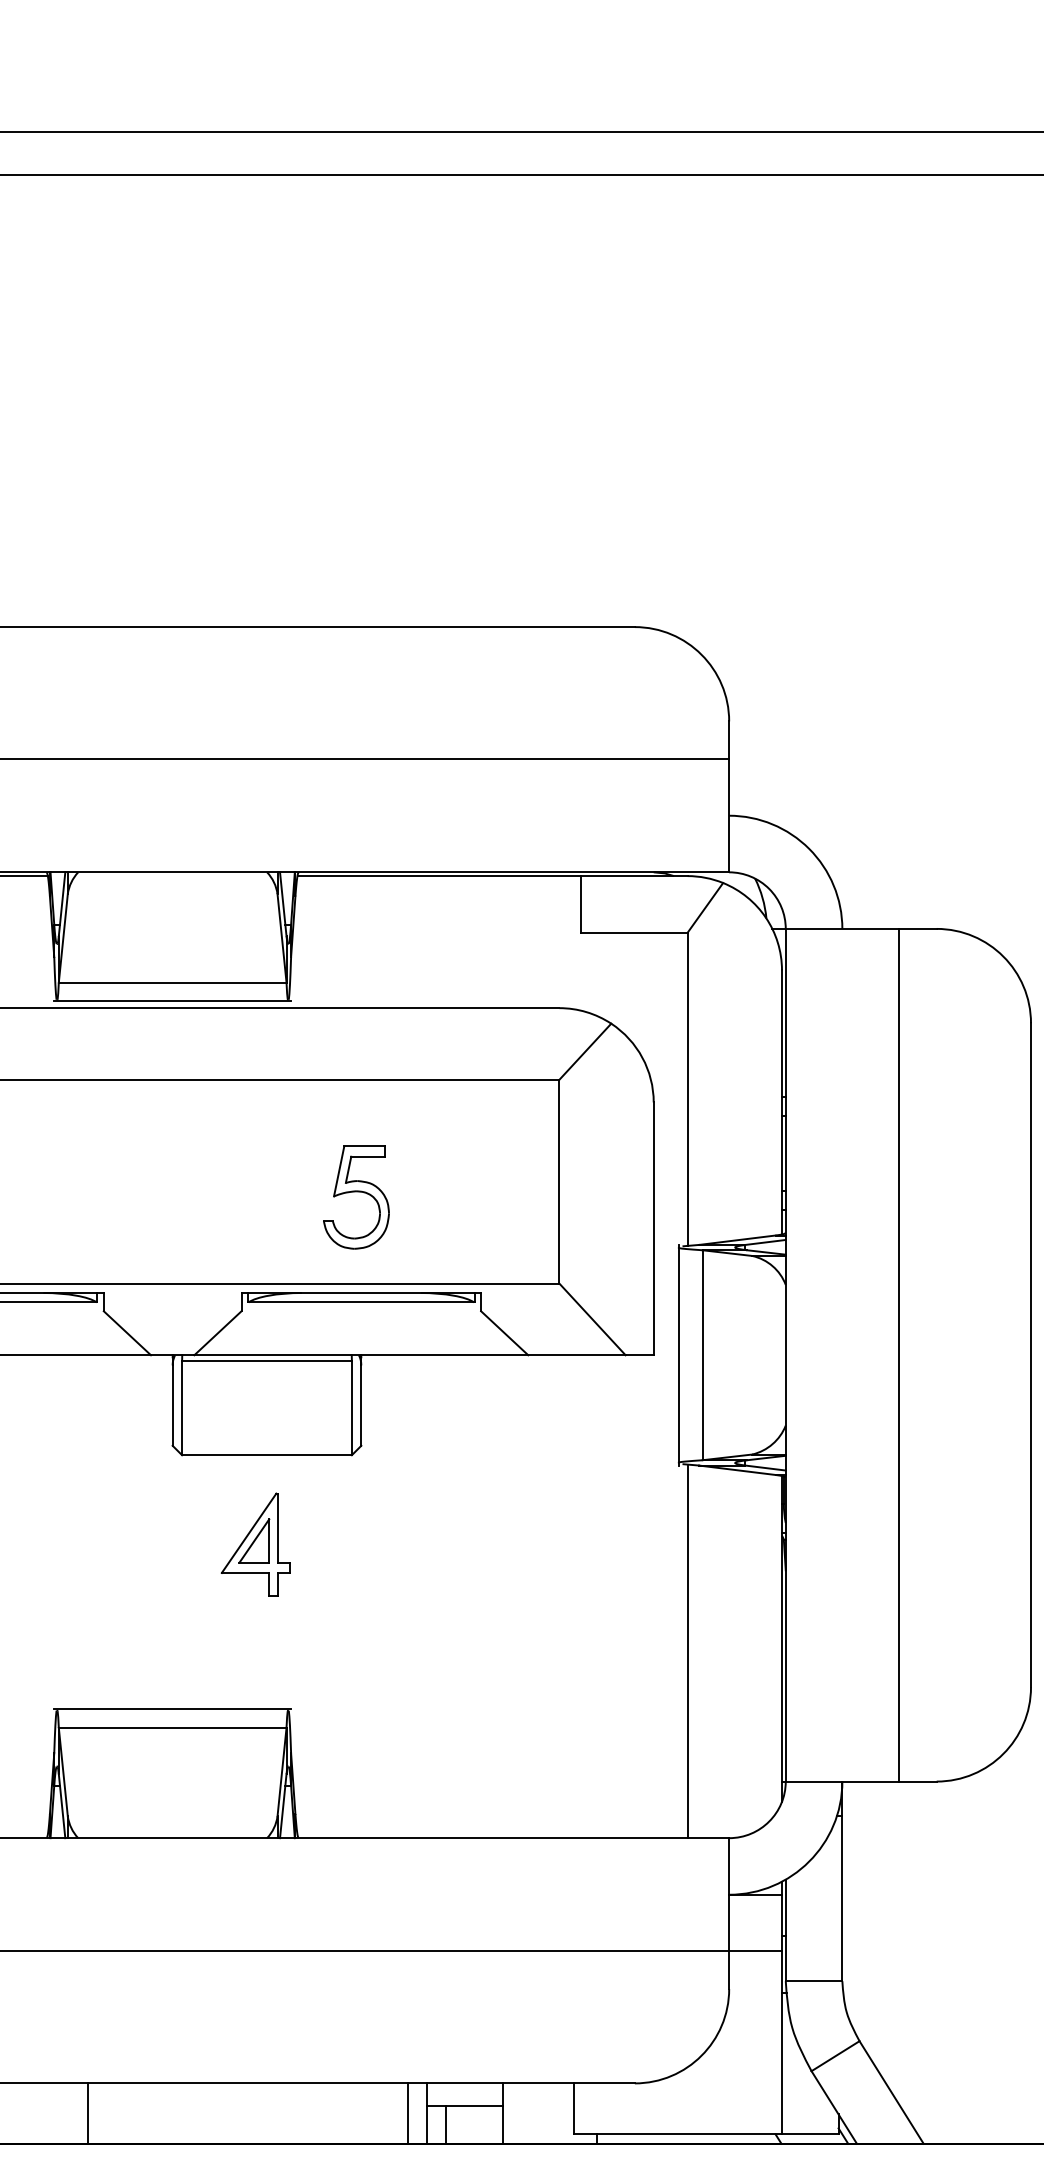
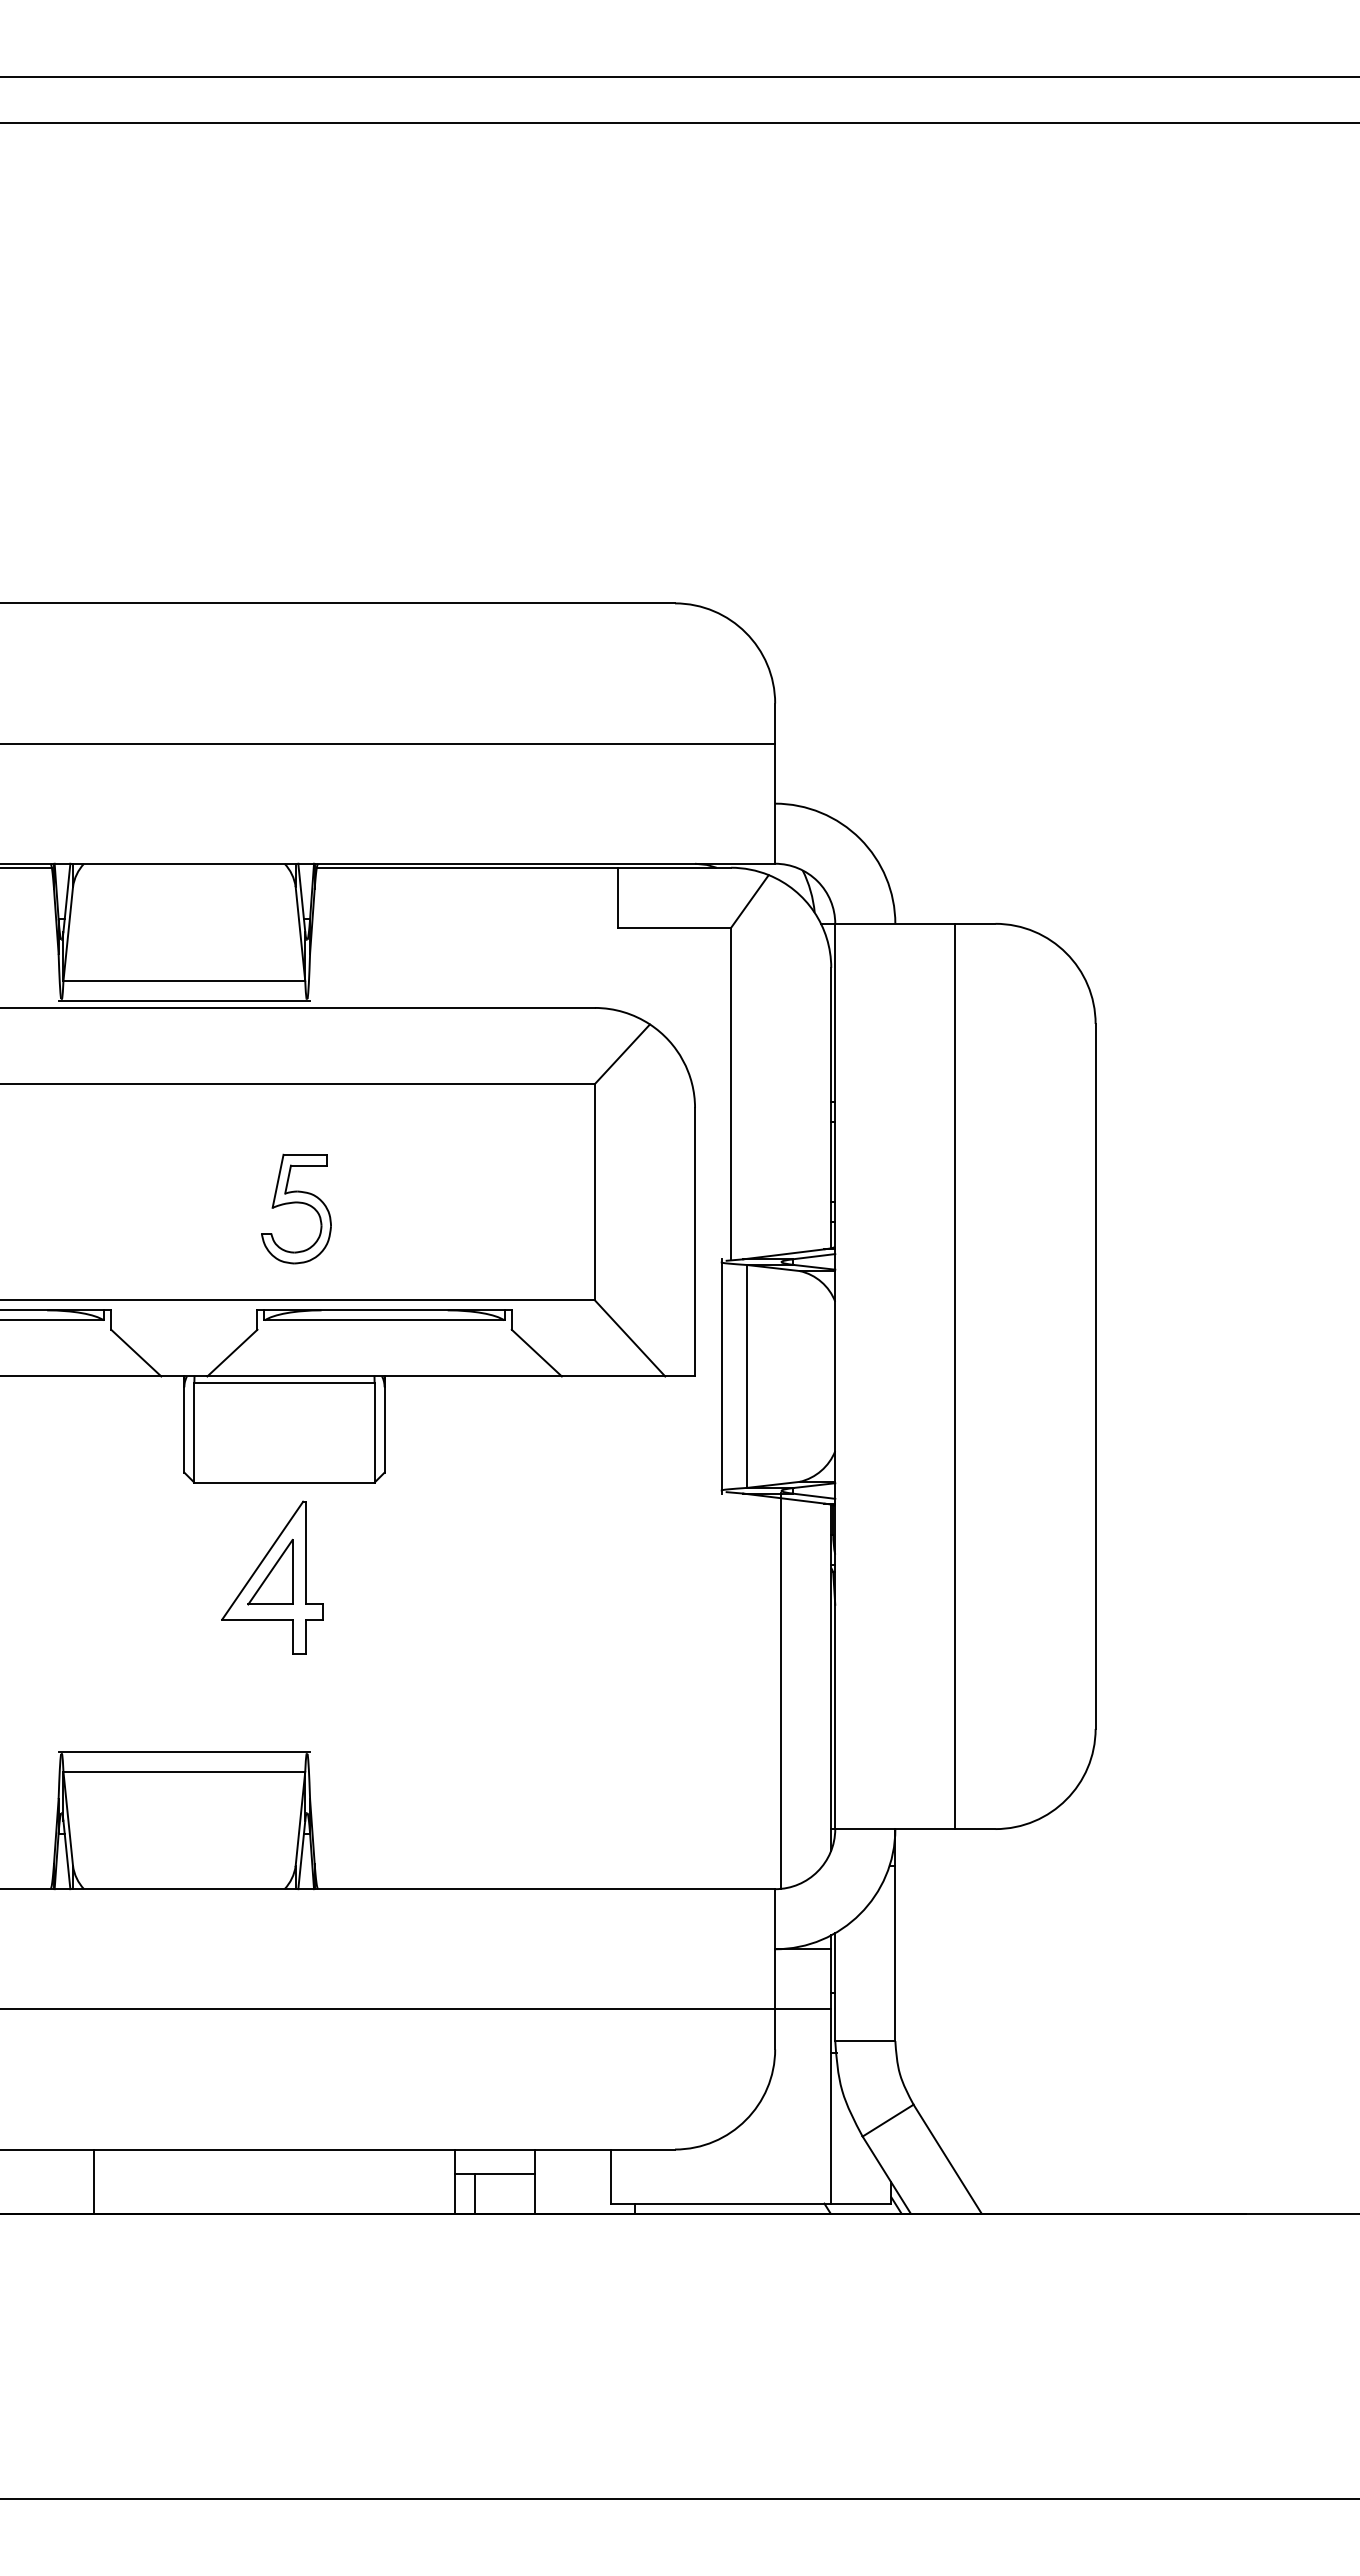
part: (356, 1197) -> (296, 1208), moved
part: (255, 1544) -> (272, 1577), size x1.4
line: (688, 1651) -> (781, 1690), moved
line: (408, 2113) -> (434, 2181), removed

